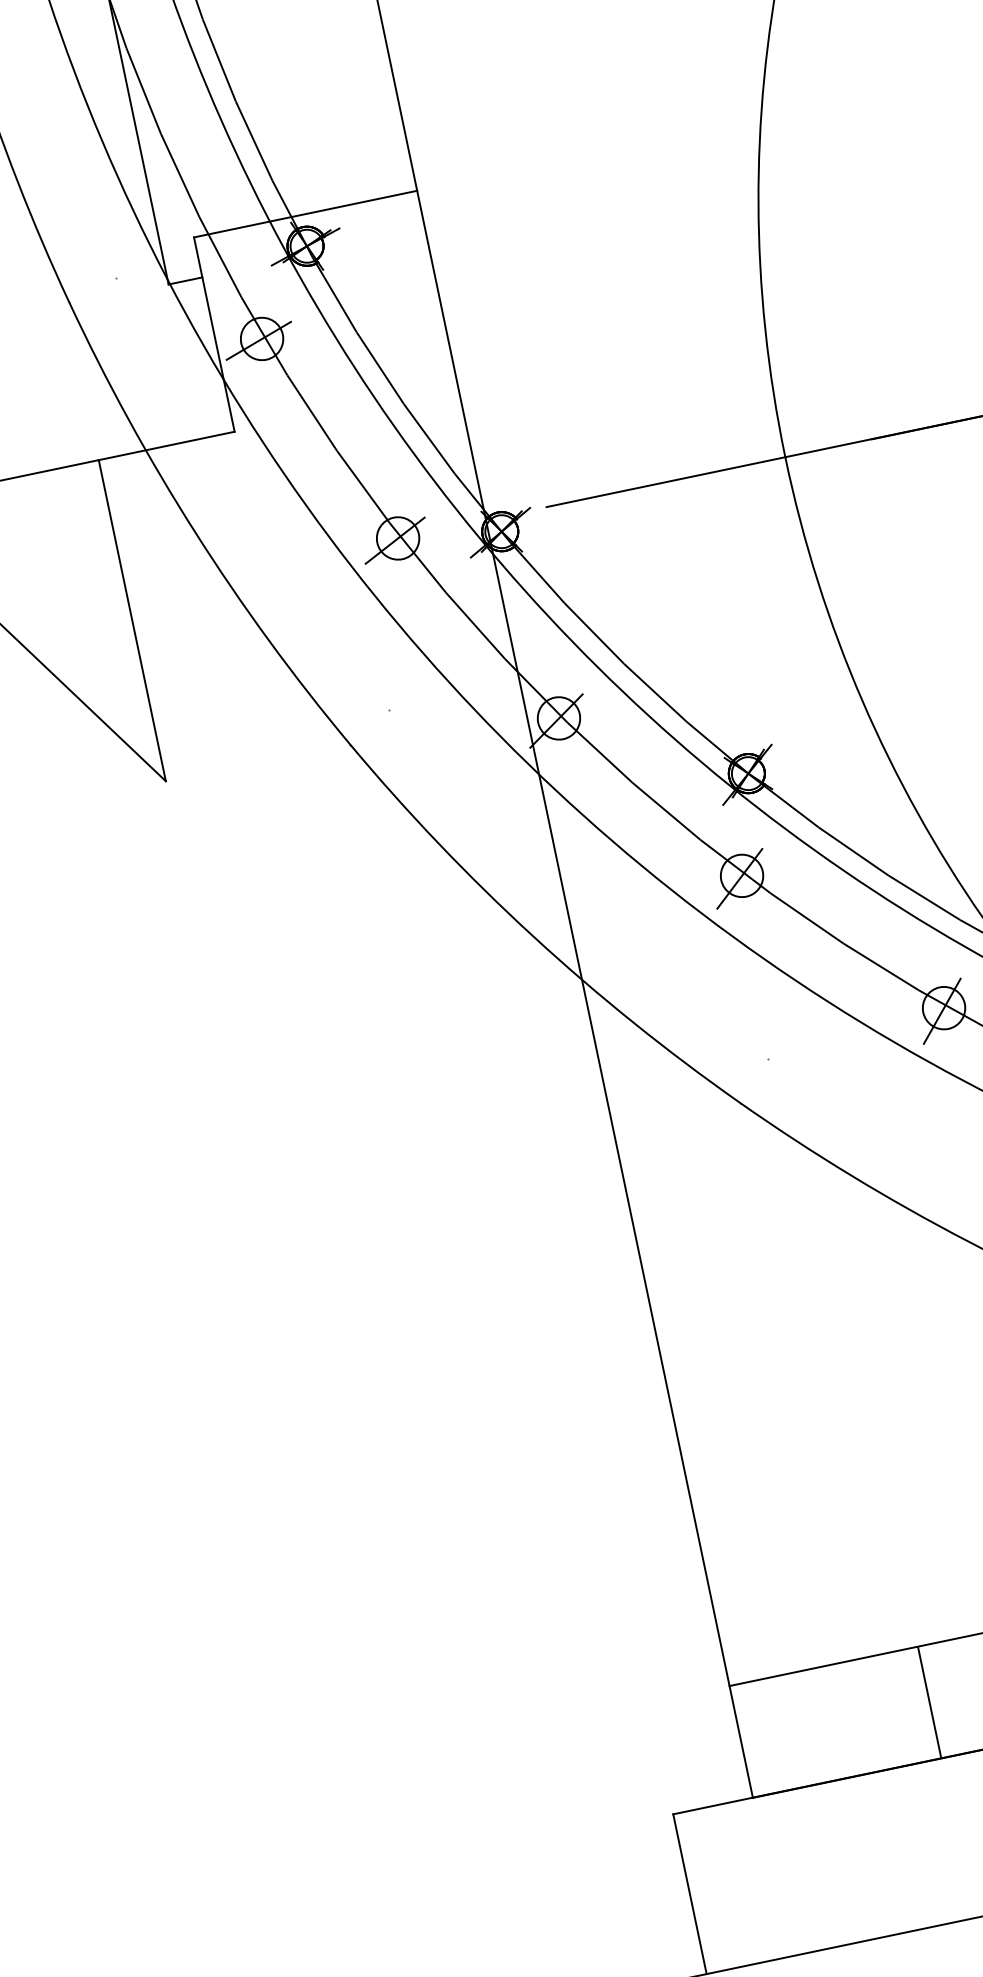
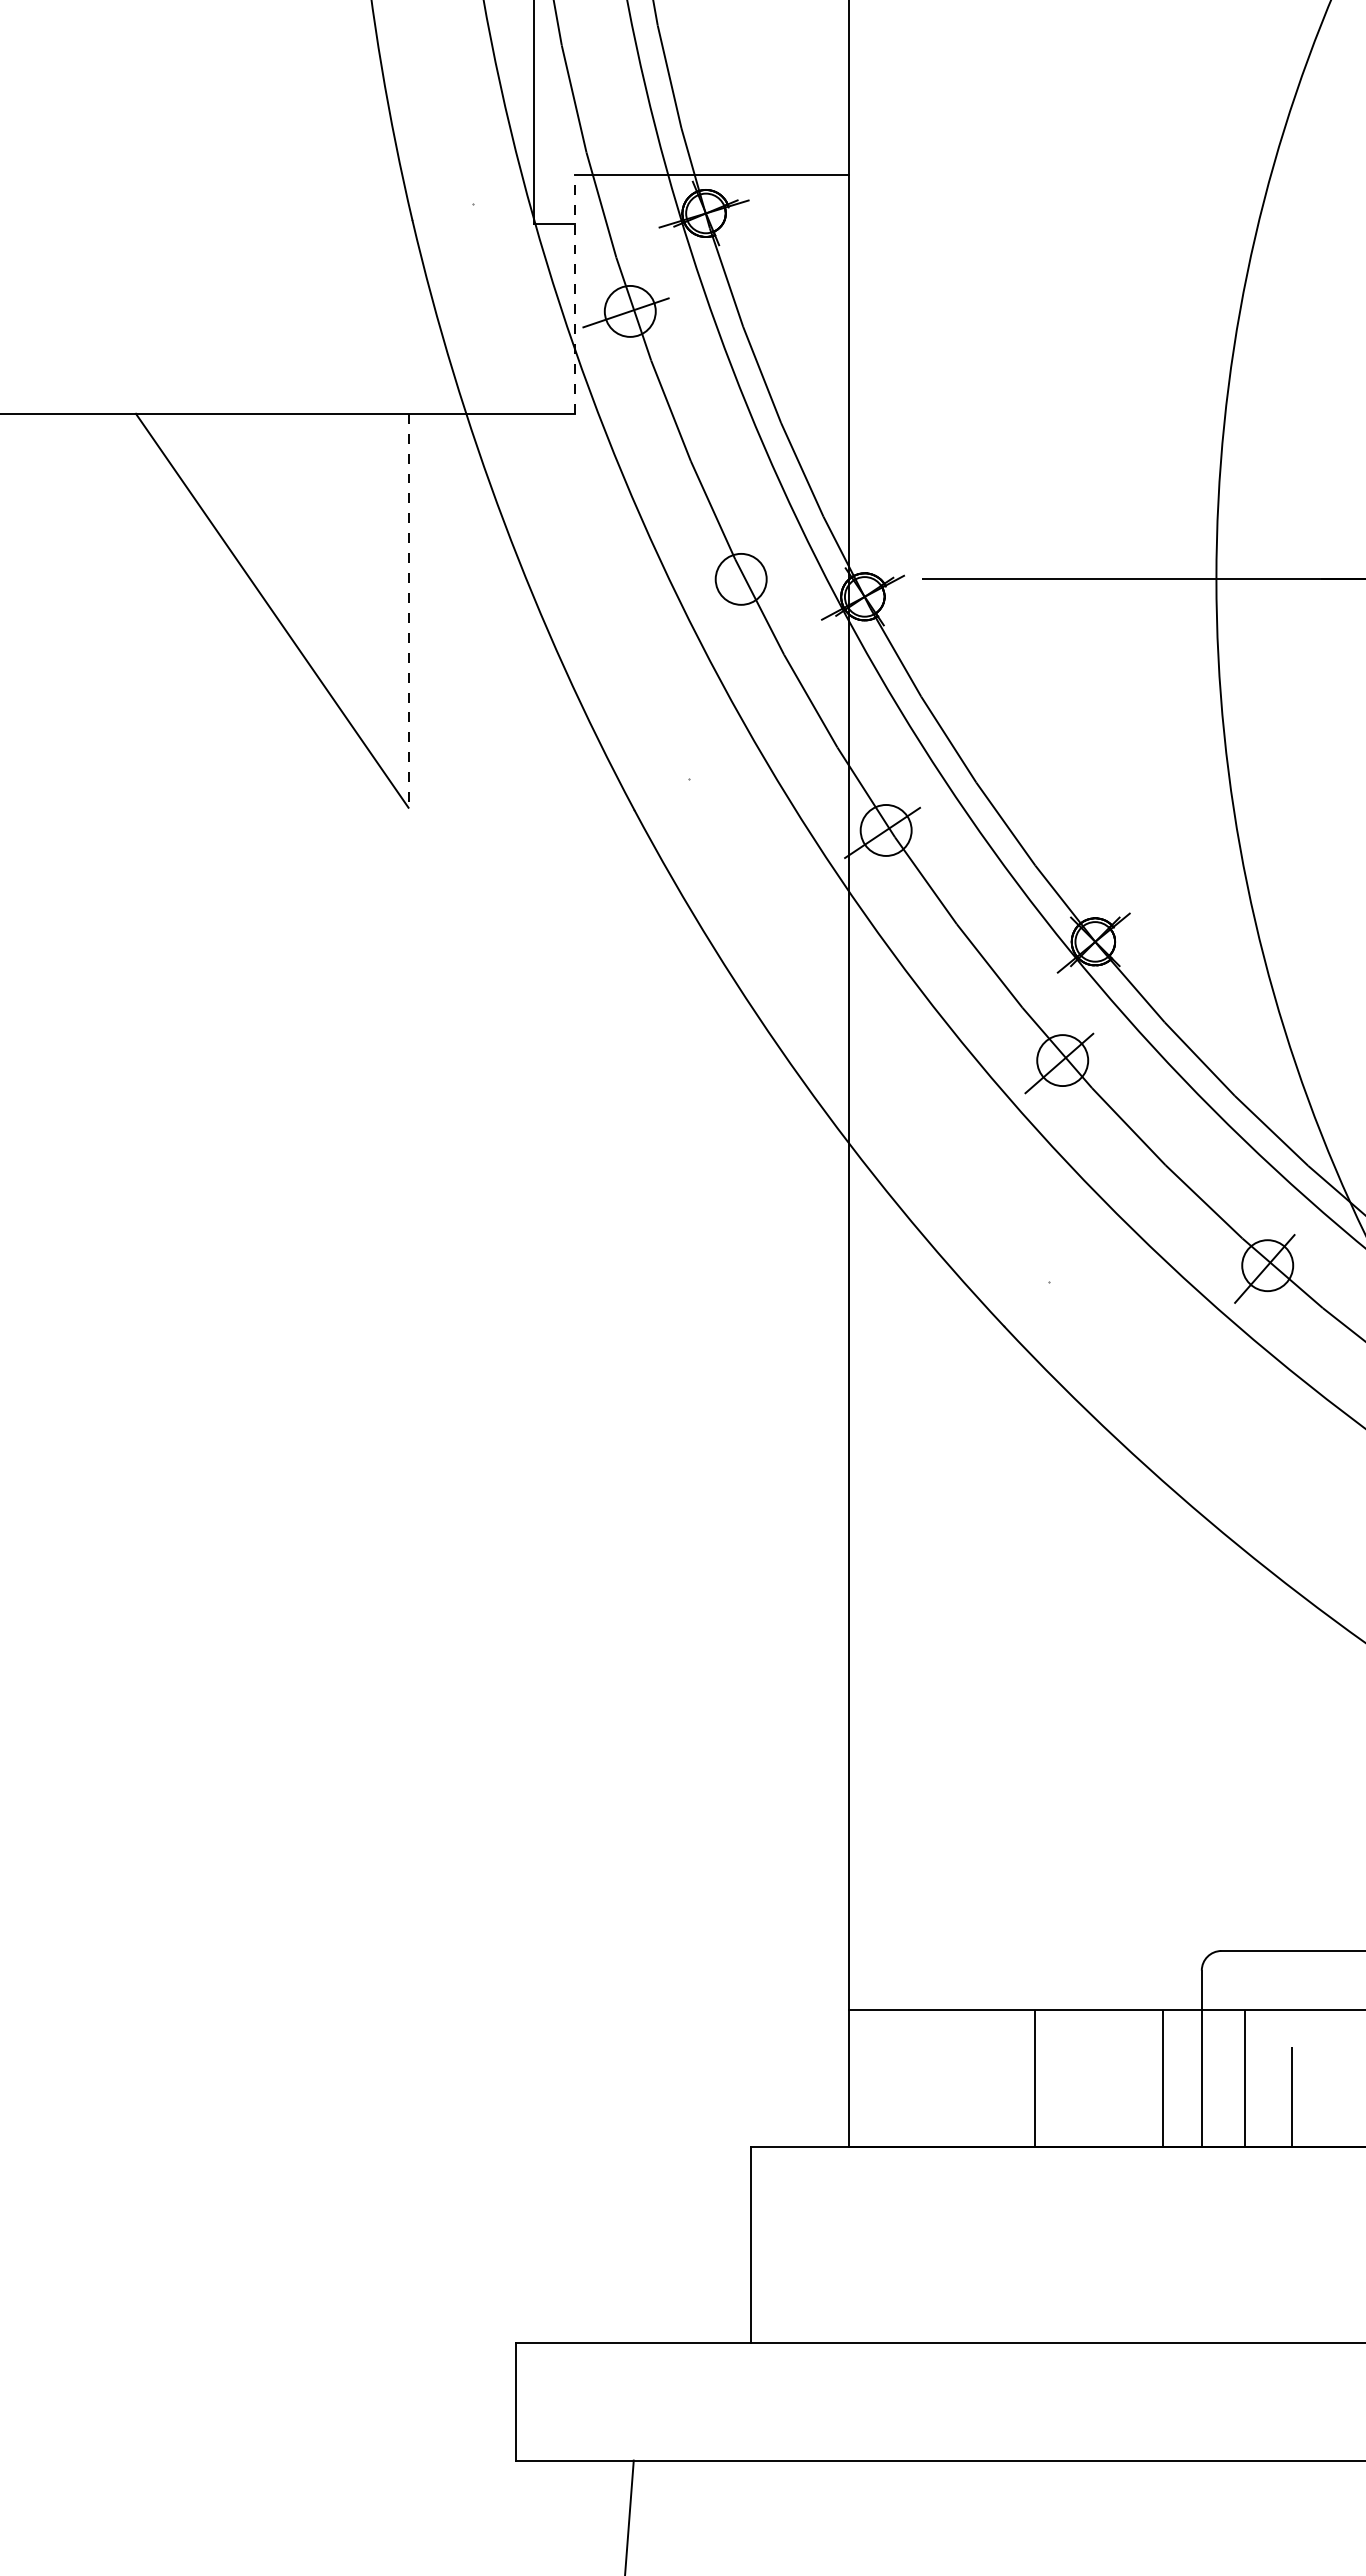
line: (214, 334) -> (575, 294), solid -> dashed
line: (394, 540) -> (736, 580), removed
line: (132, 620) -> (408, 610), solid -> dashed
line: (929, 1702) -> (1035, 2078), moved

